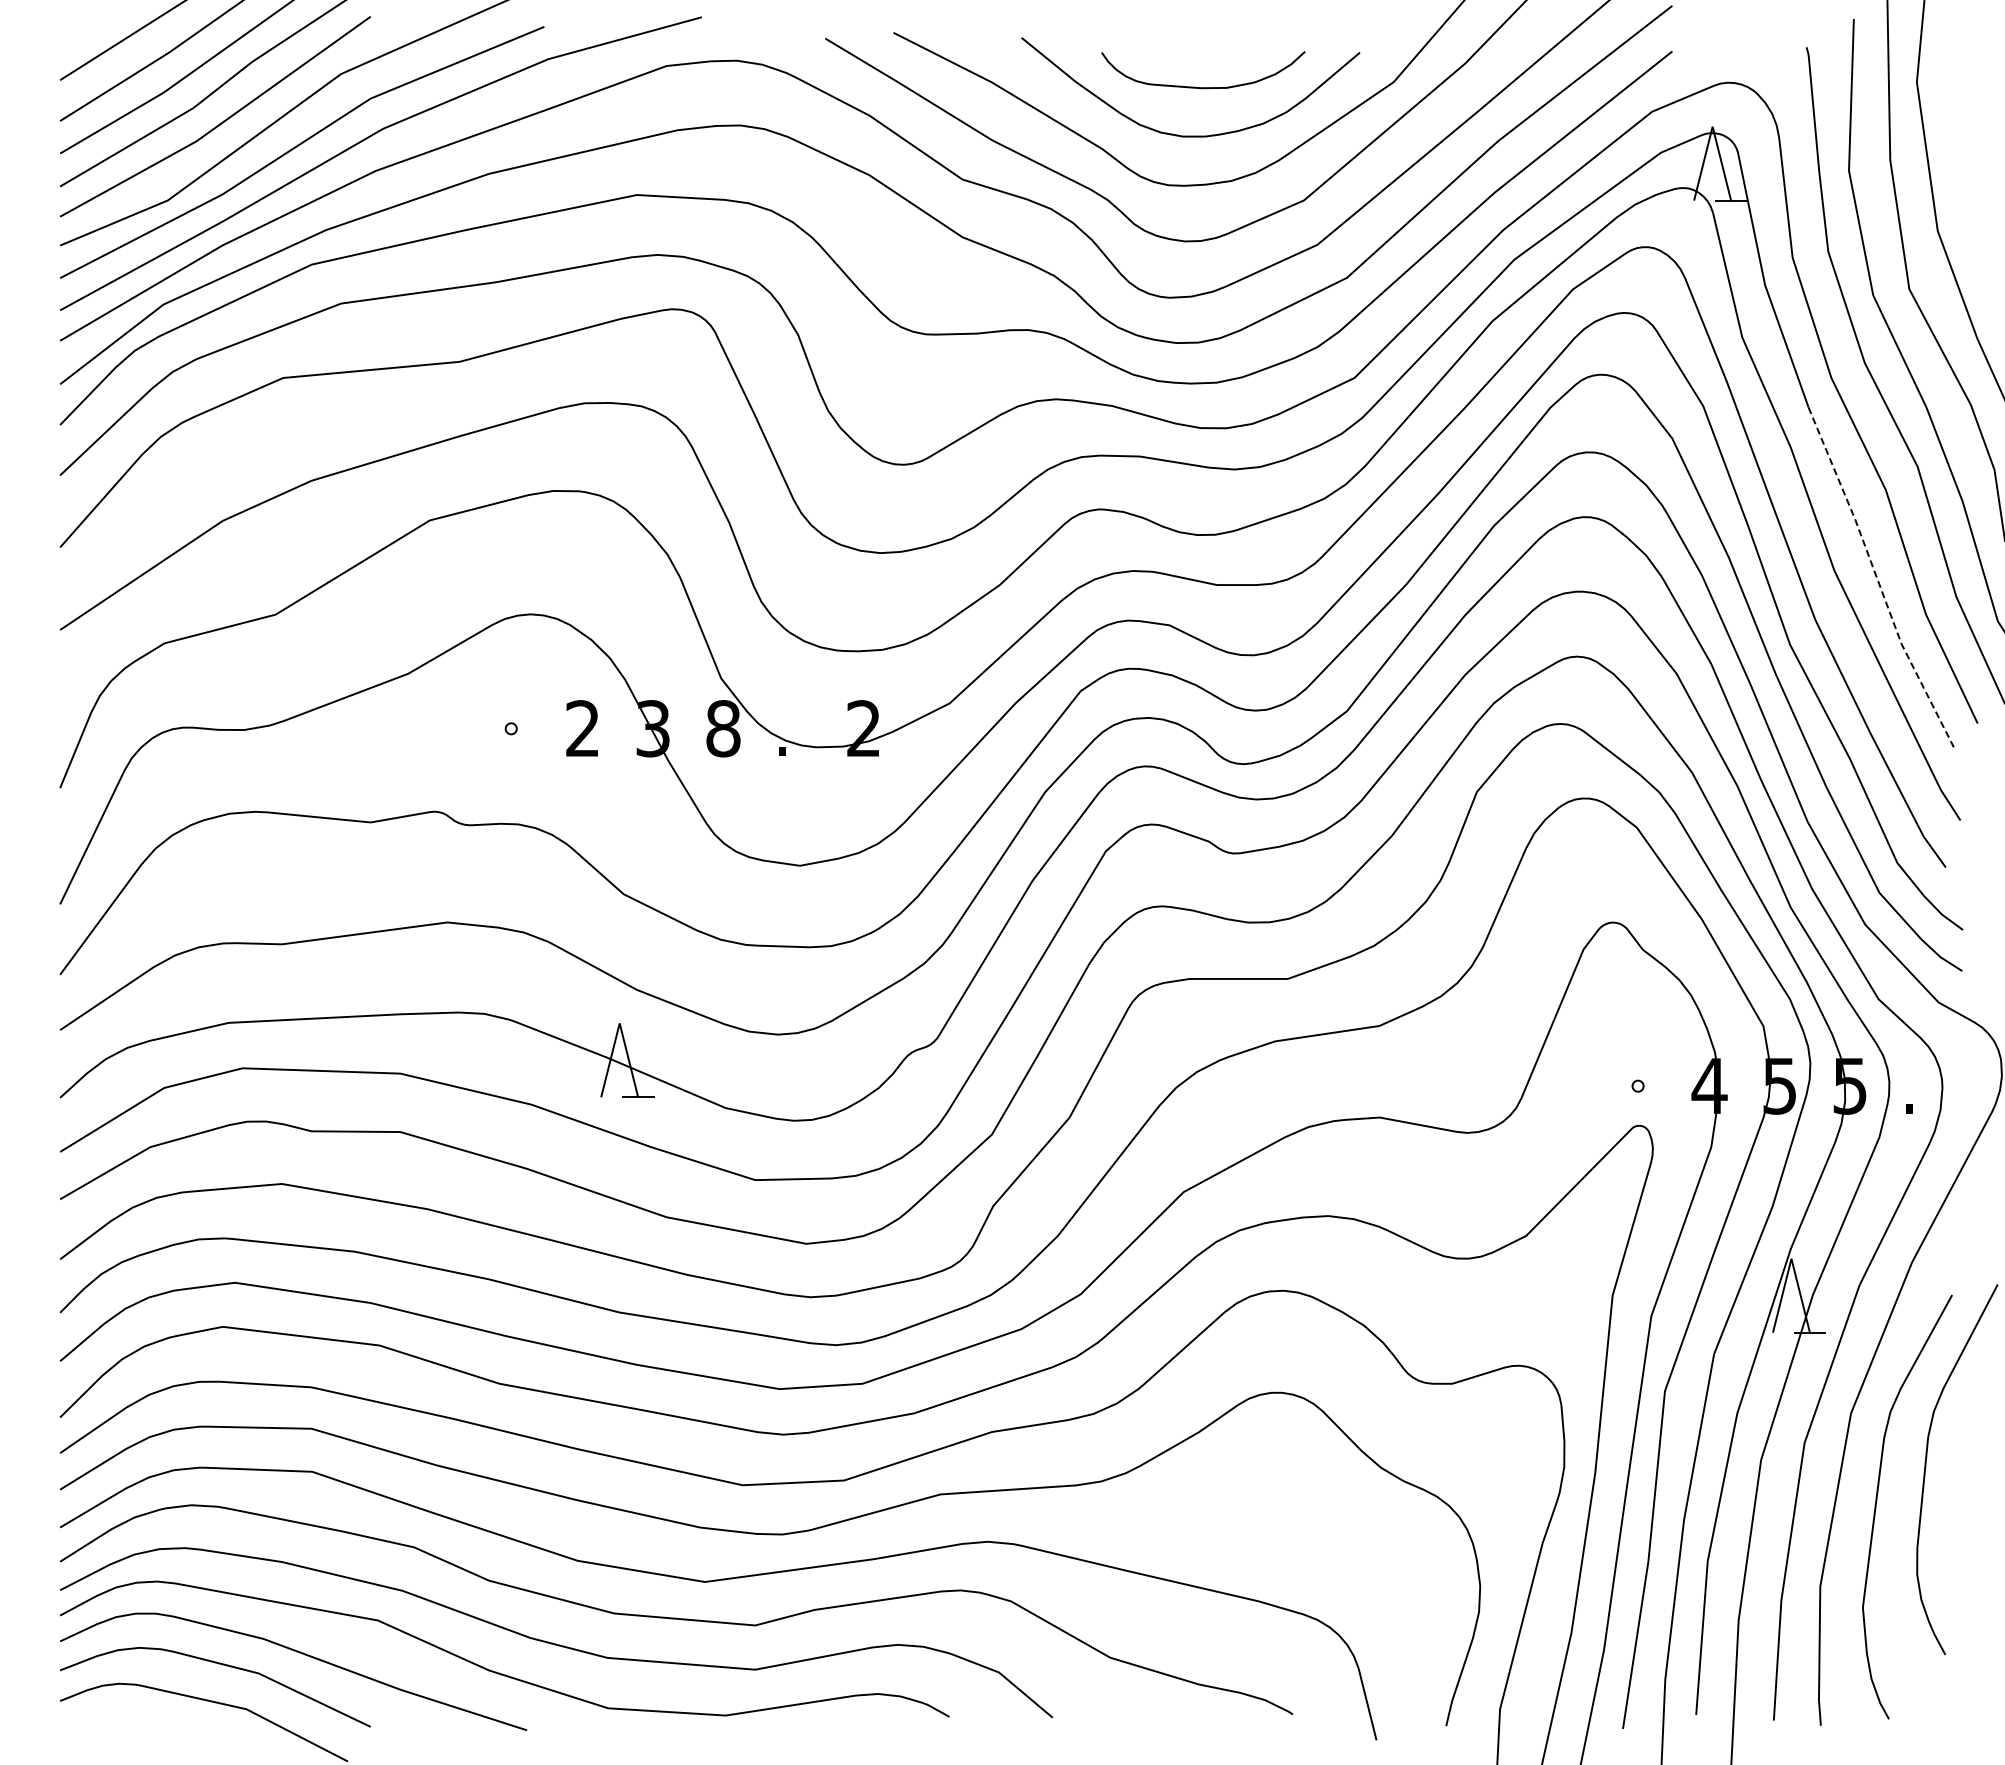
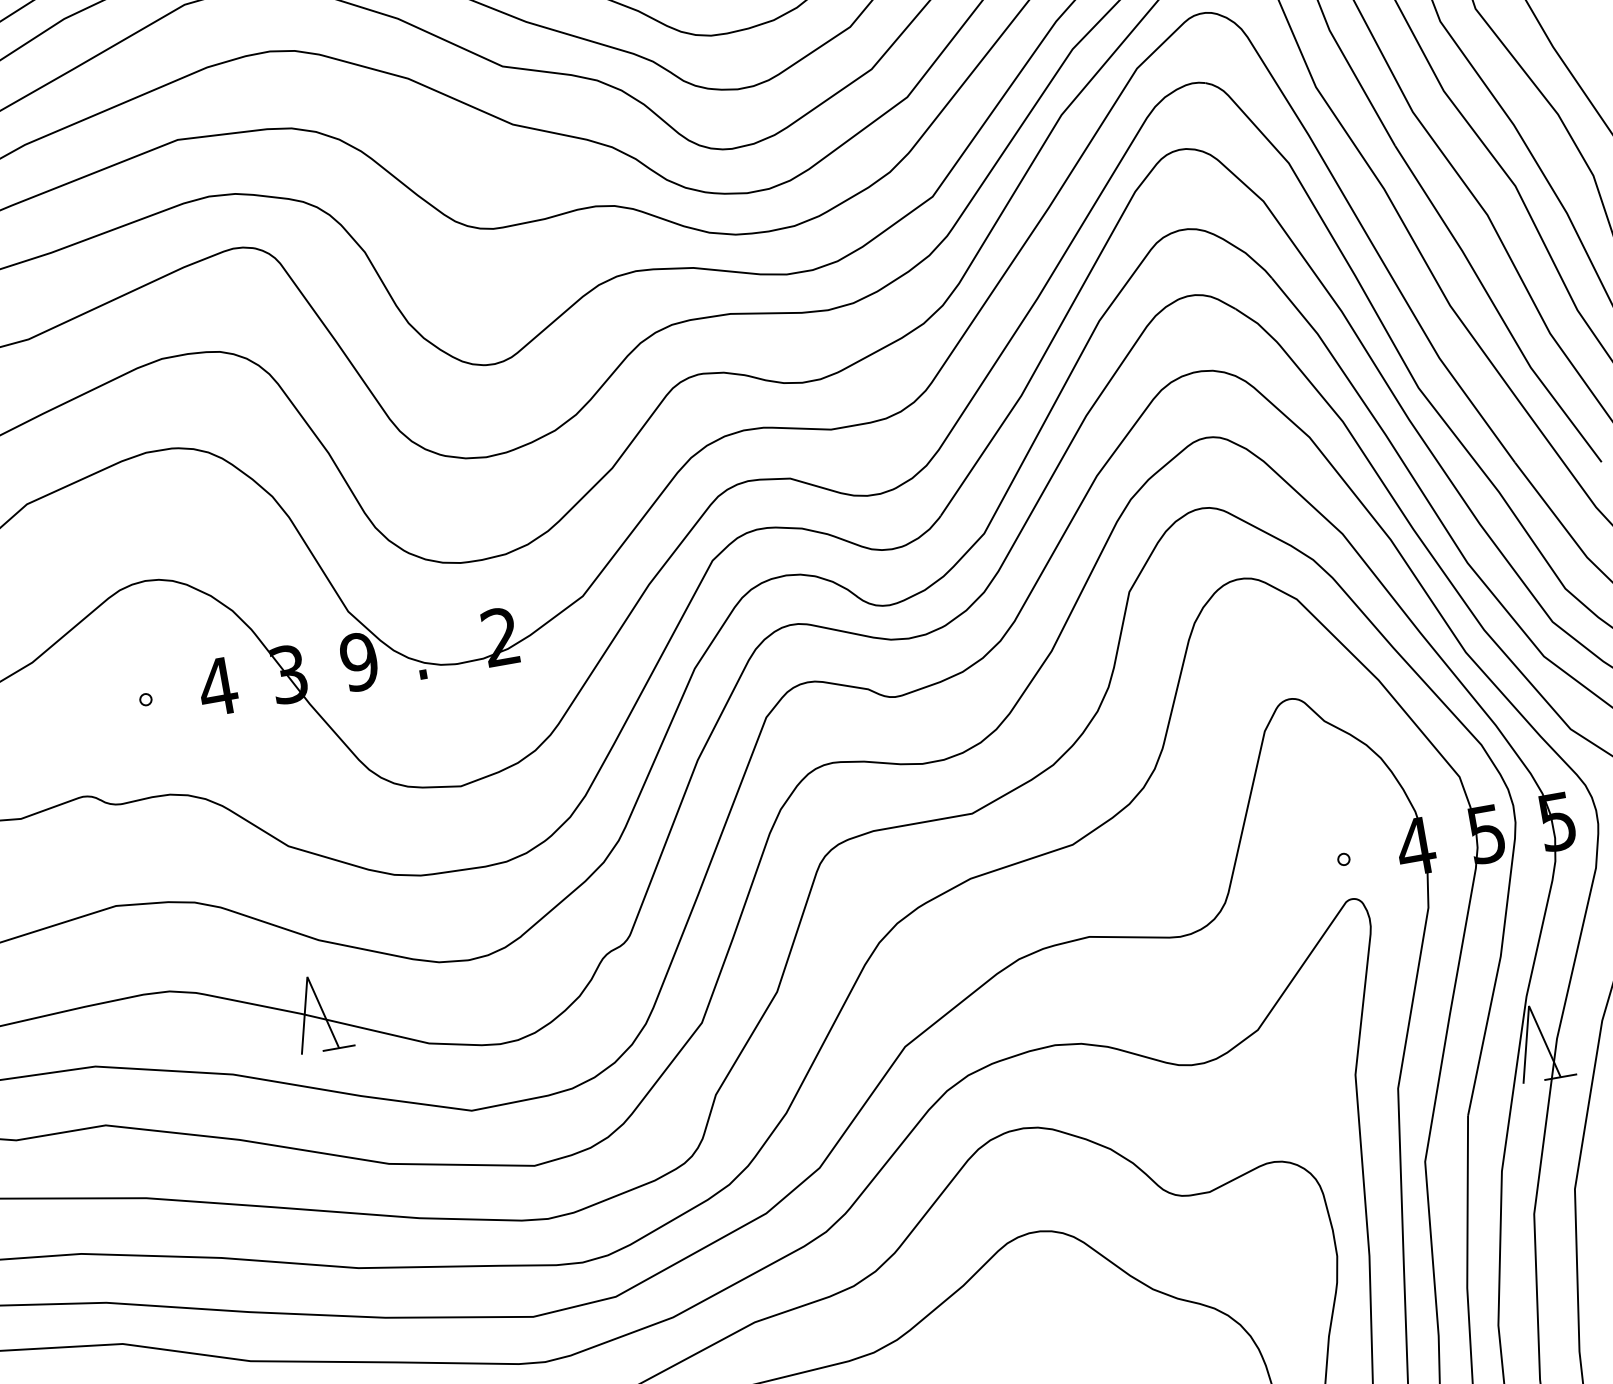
line: (1877, 578) -> (1494, 305), dashed -> solid
text: (582, 728) -> (217, 686), 2 -> 4
text: (723, 728) -> (359, 661), 8 -> 9

